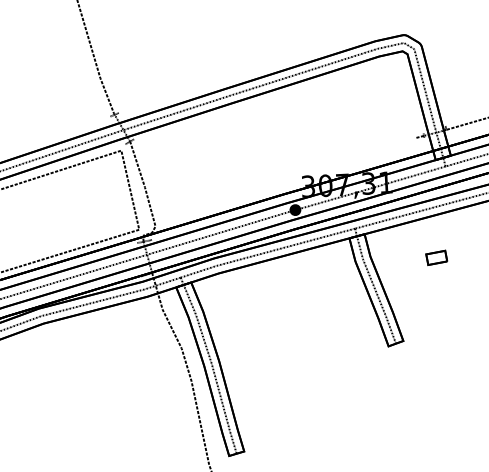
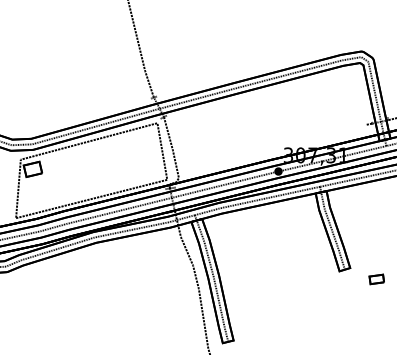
part: (436, 258) -> (376, 279), moved

